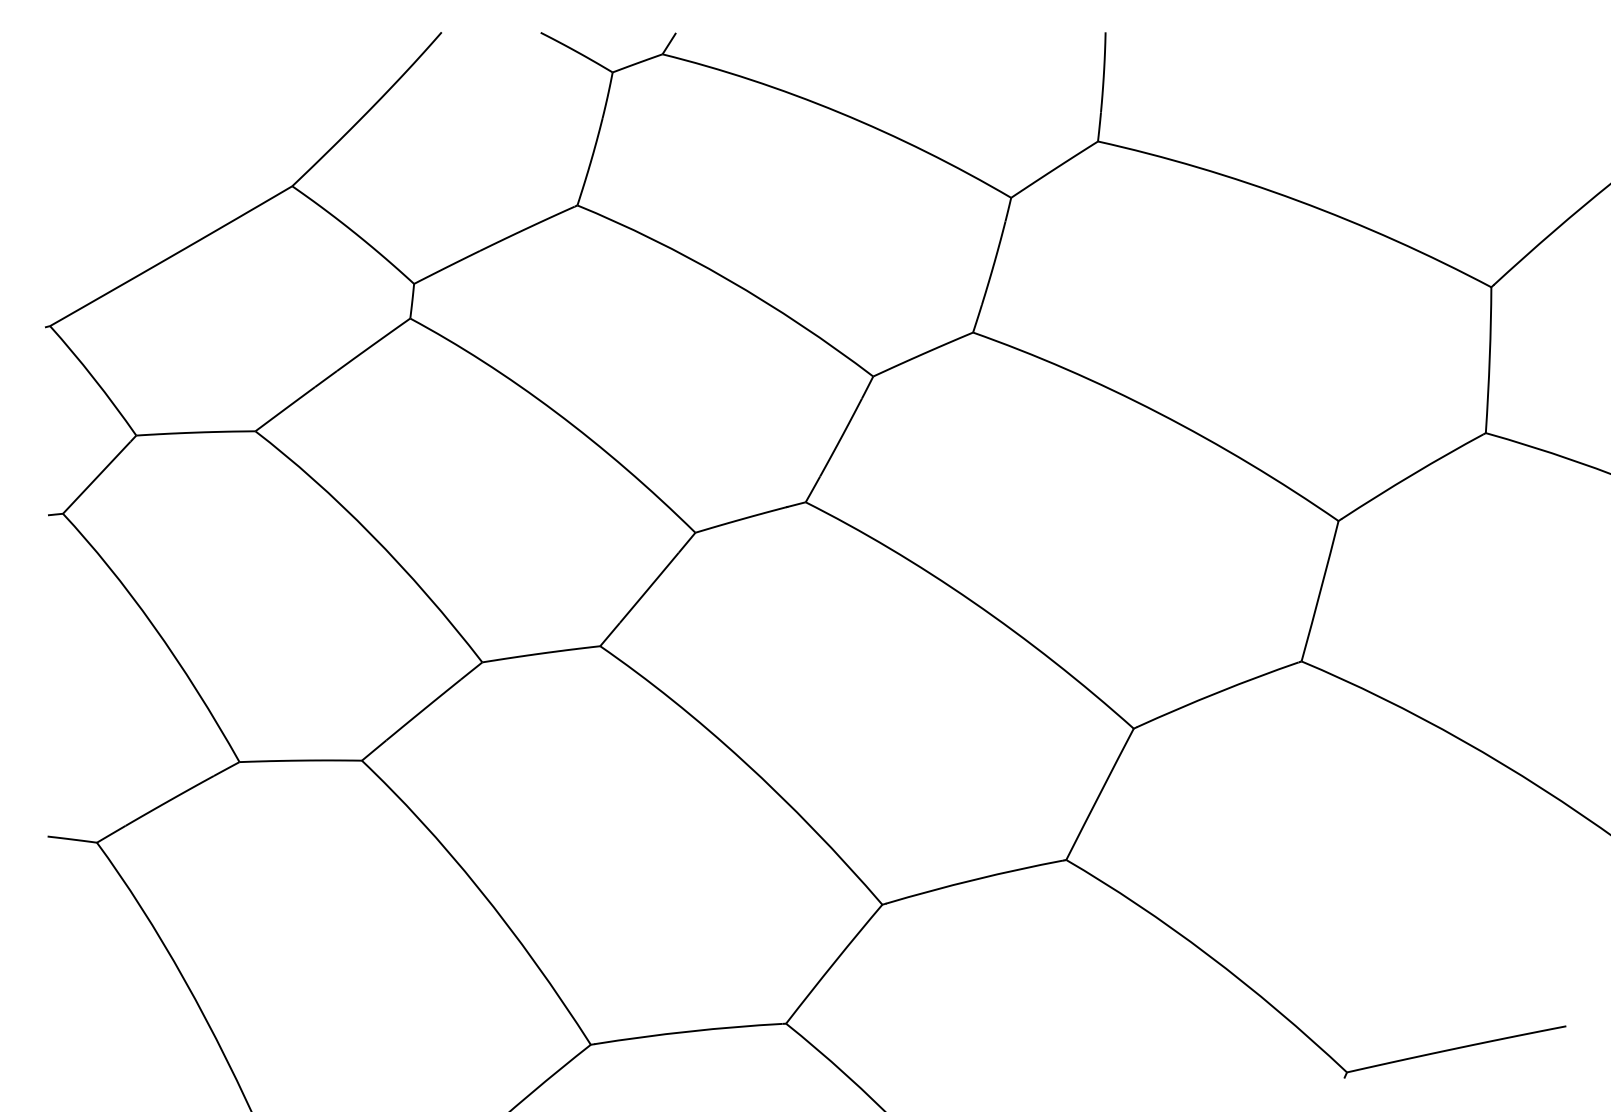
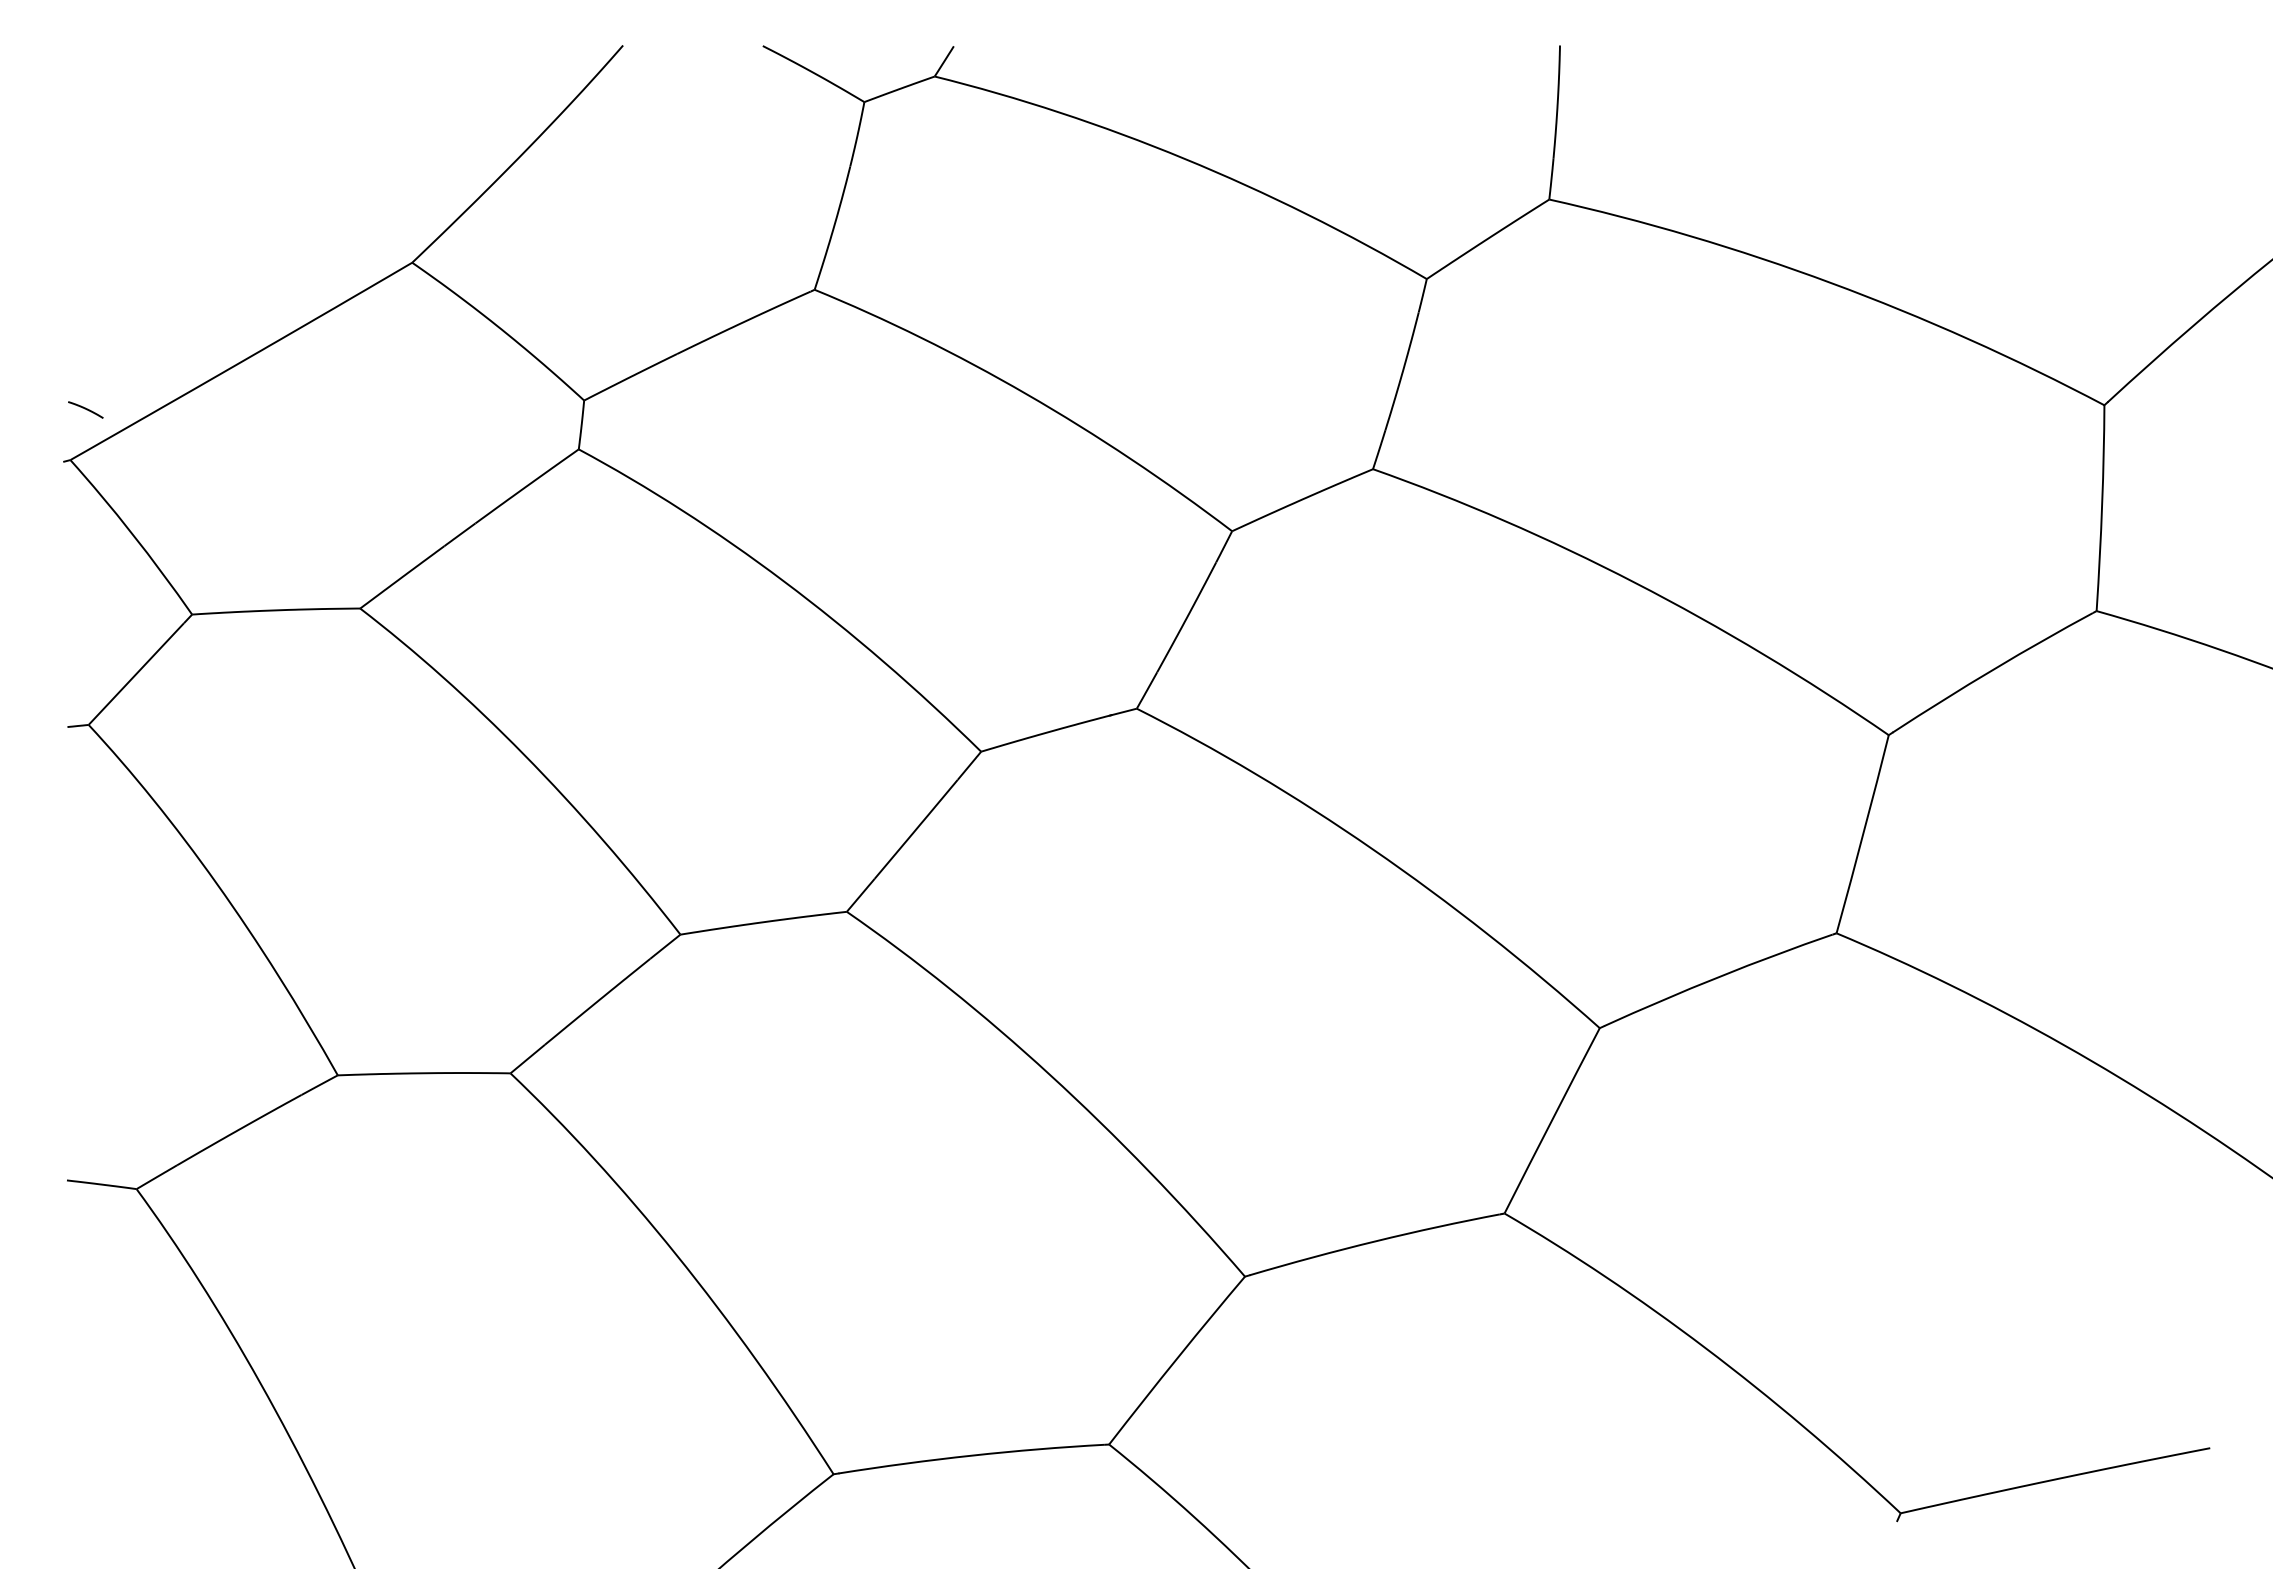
line: (60, 290) -> (85, 409), added

